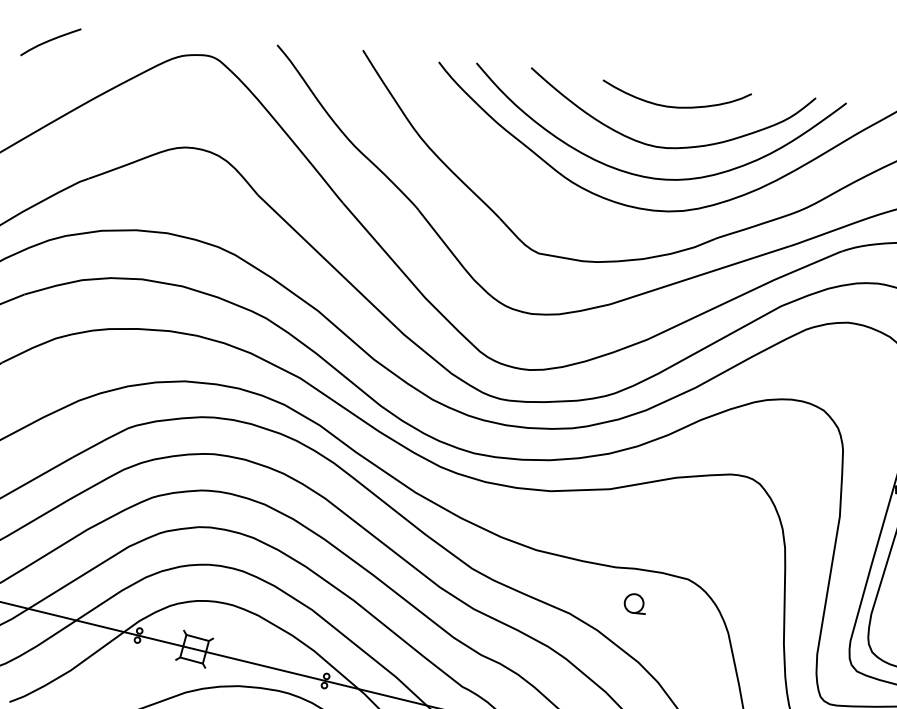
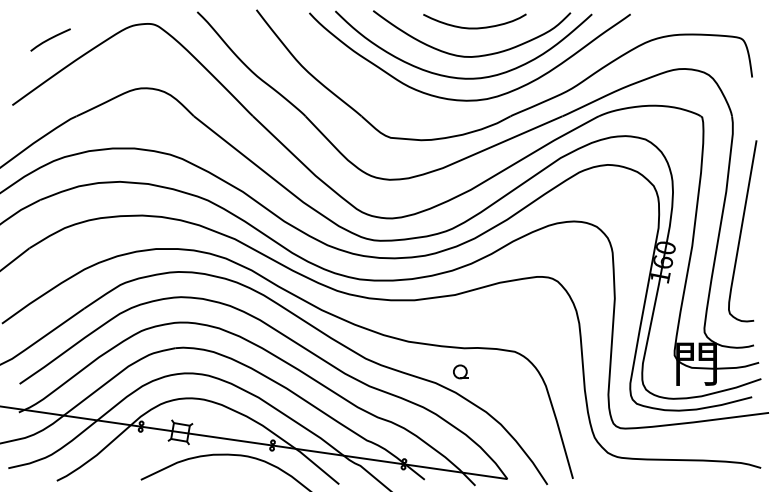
curve: (50, 41) -> (50, 39), moved
part: (634, 602) -> (460, 371), moved

